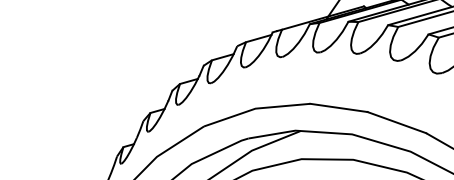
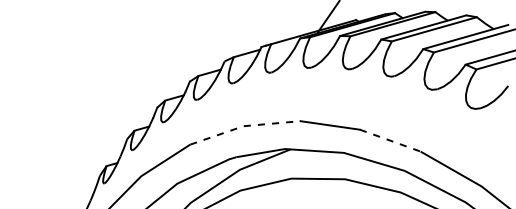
line: (255, 108) -> (243, 126), solid -> dashed
line: (396, 122) -> (390, 140), solid -> dashed

